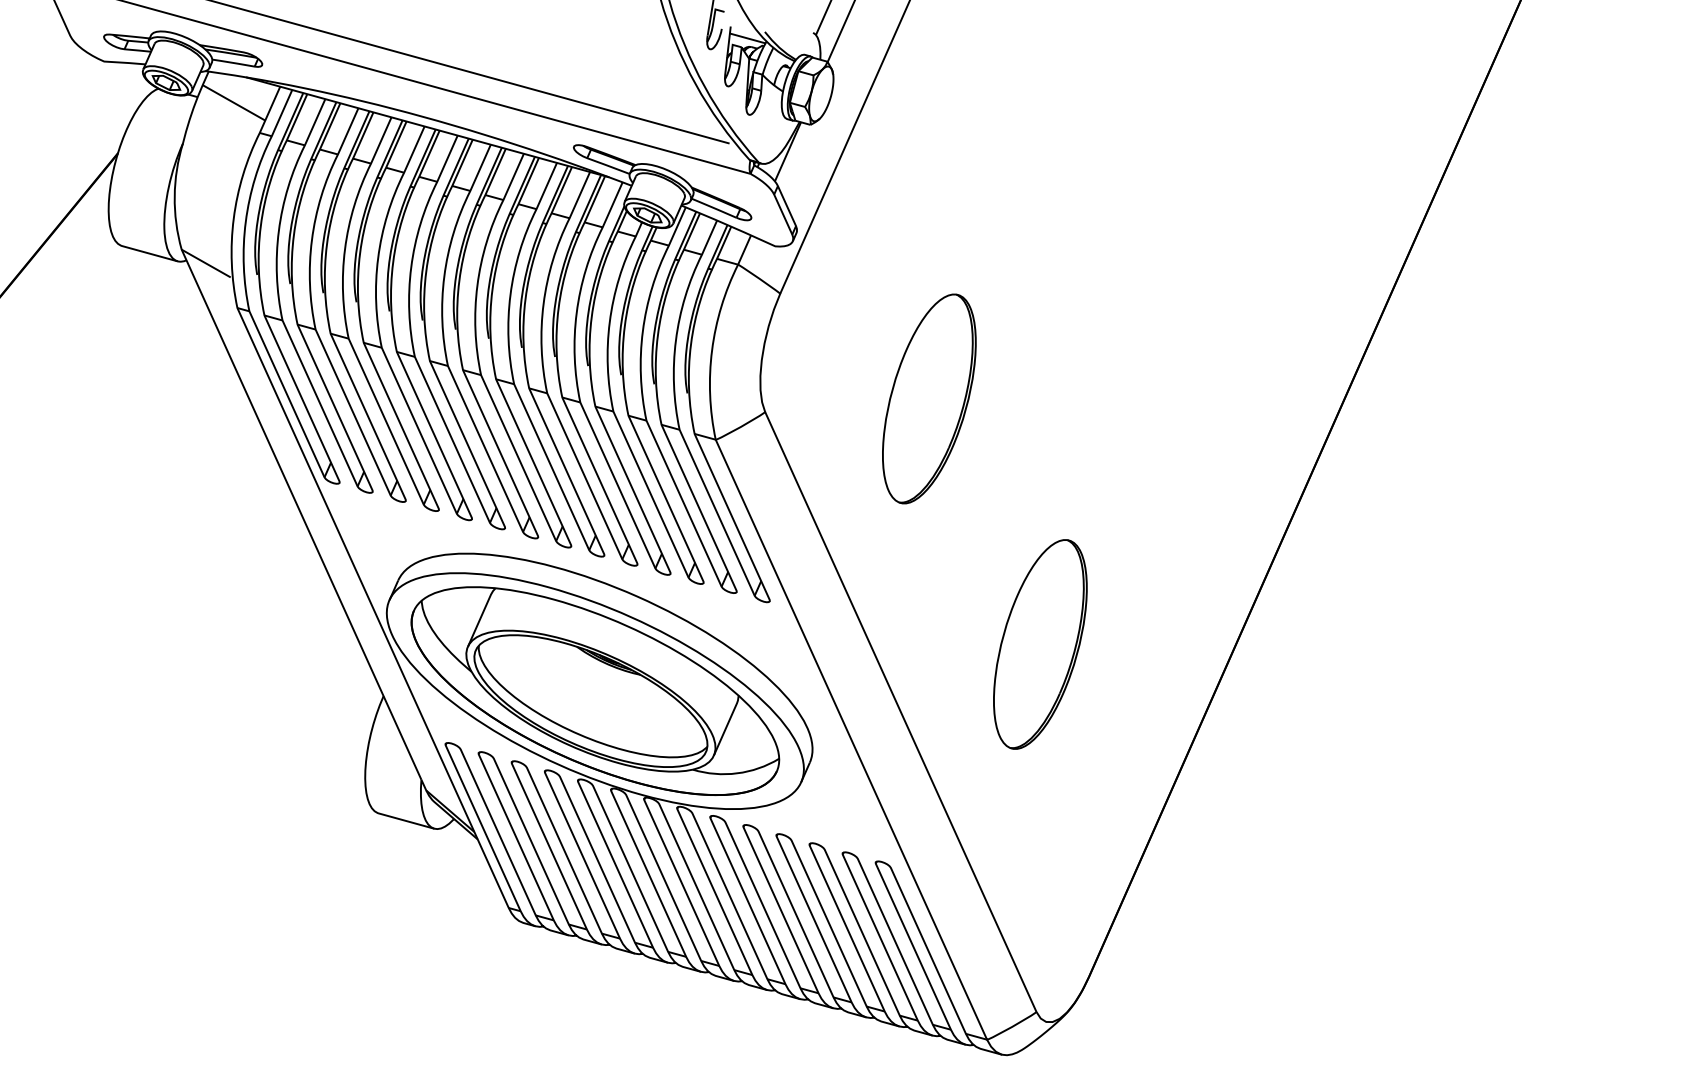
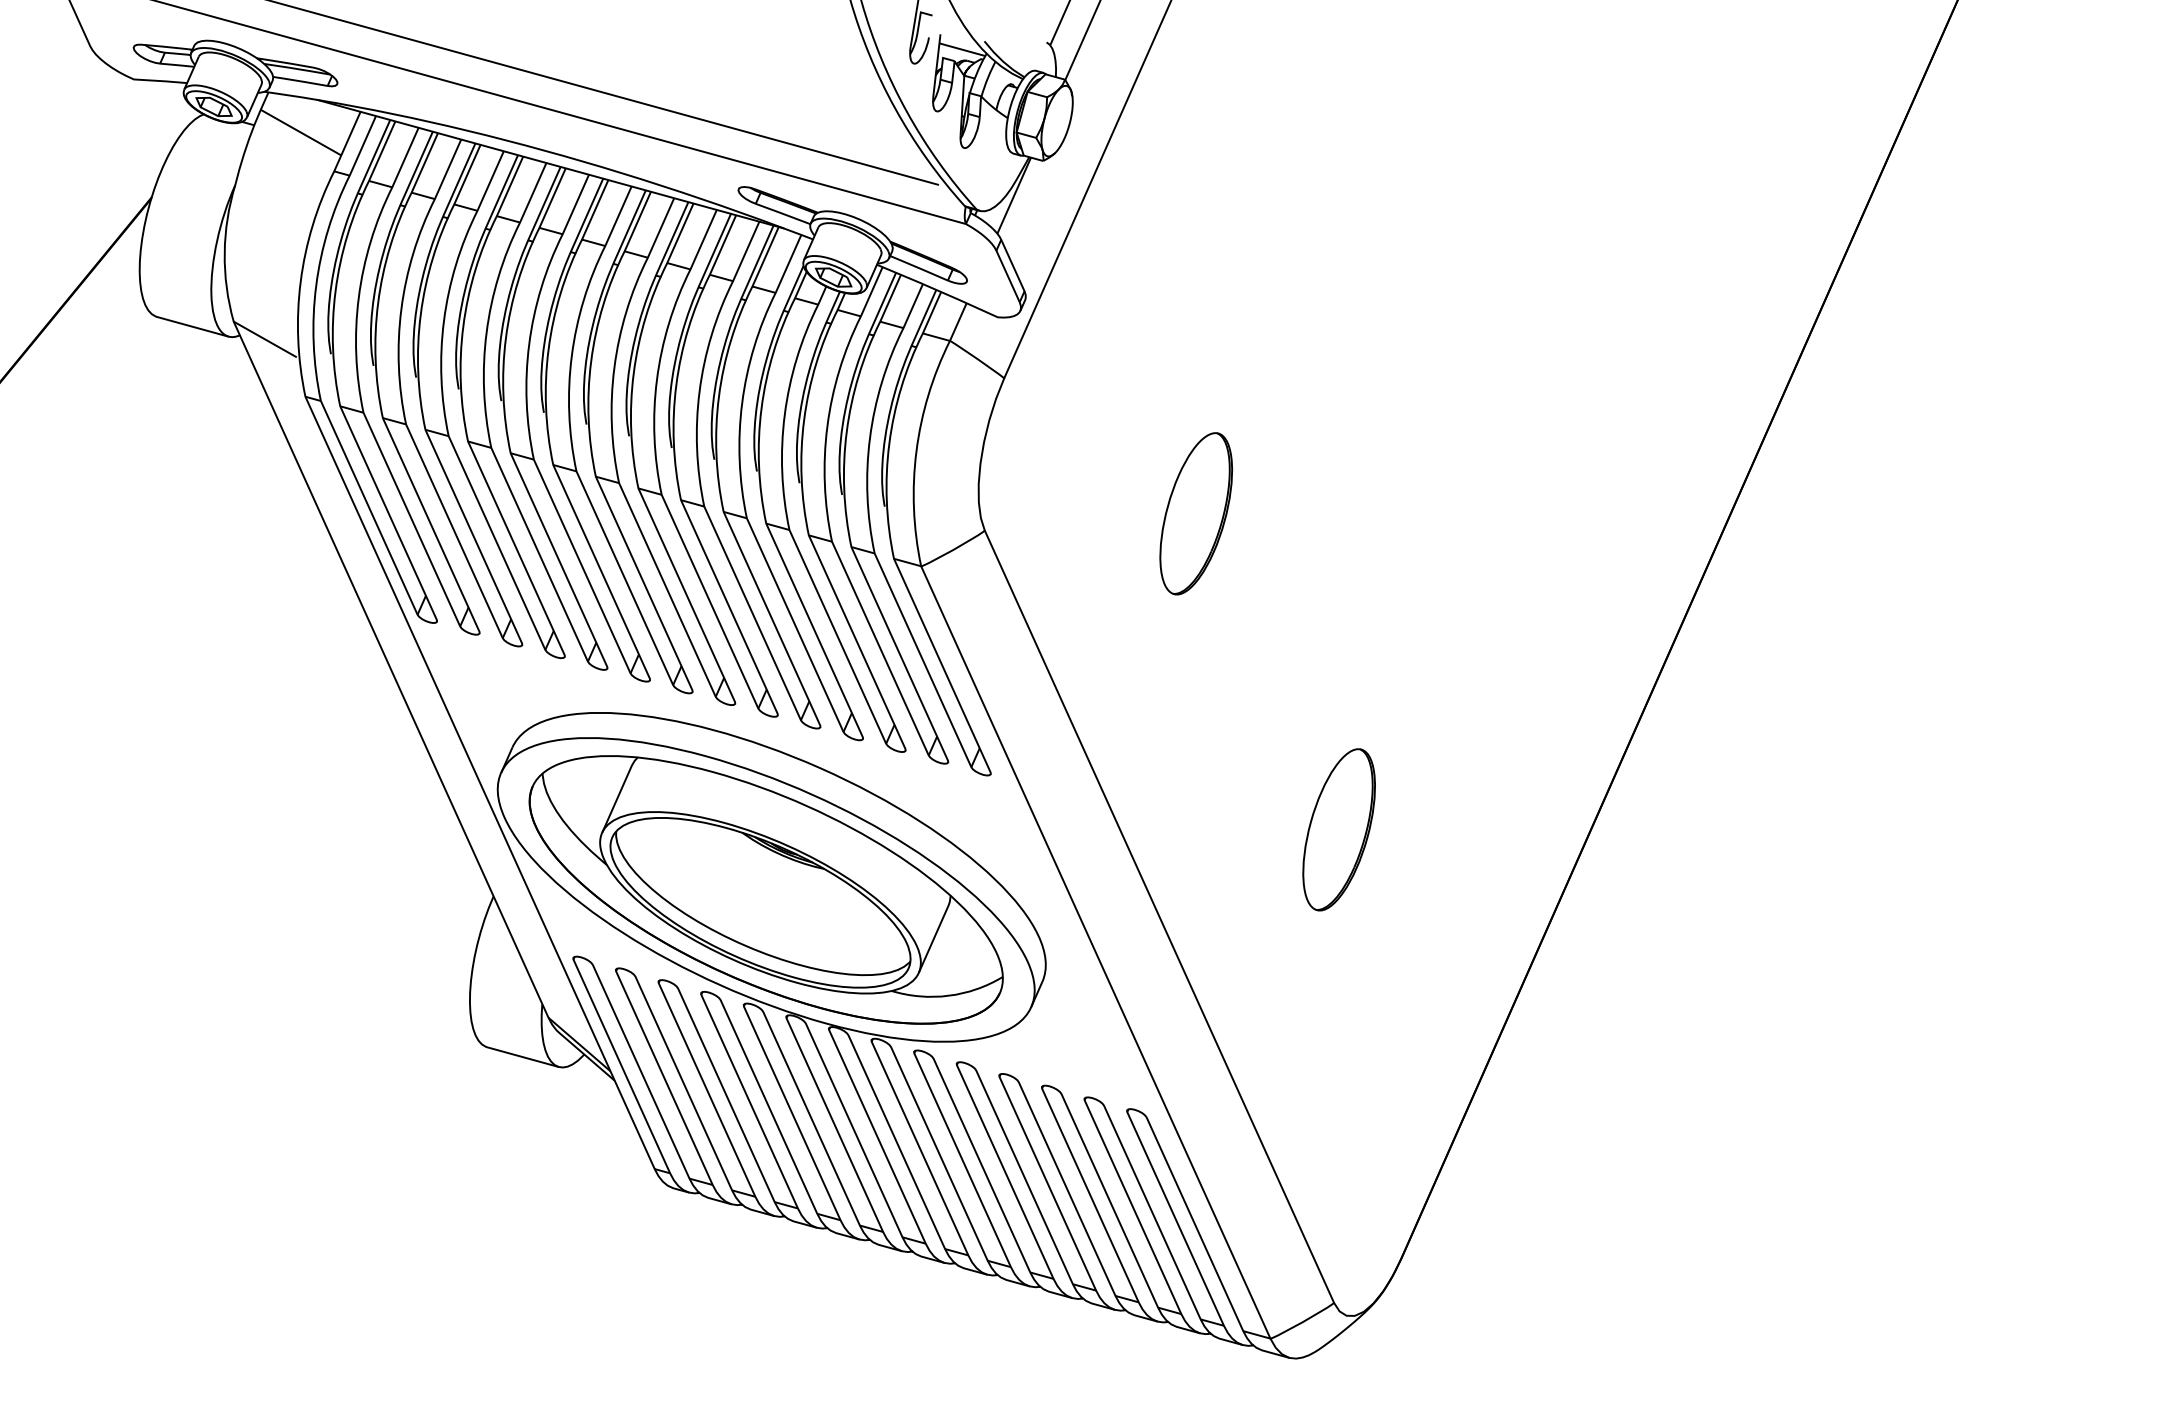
part: (929, 398) -> (1196, 513), size x0.6
part: (1040, 644) -> (1339, 829), size x0.6

